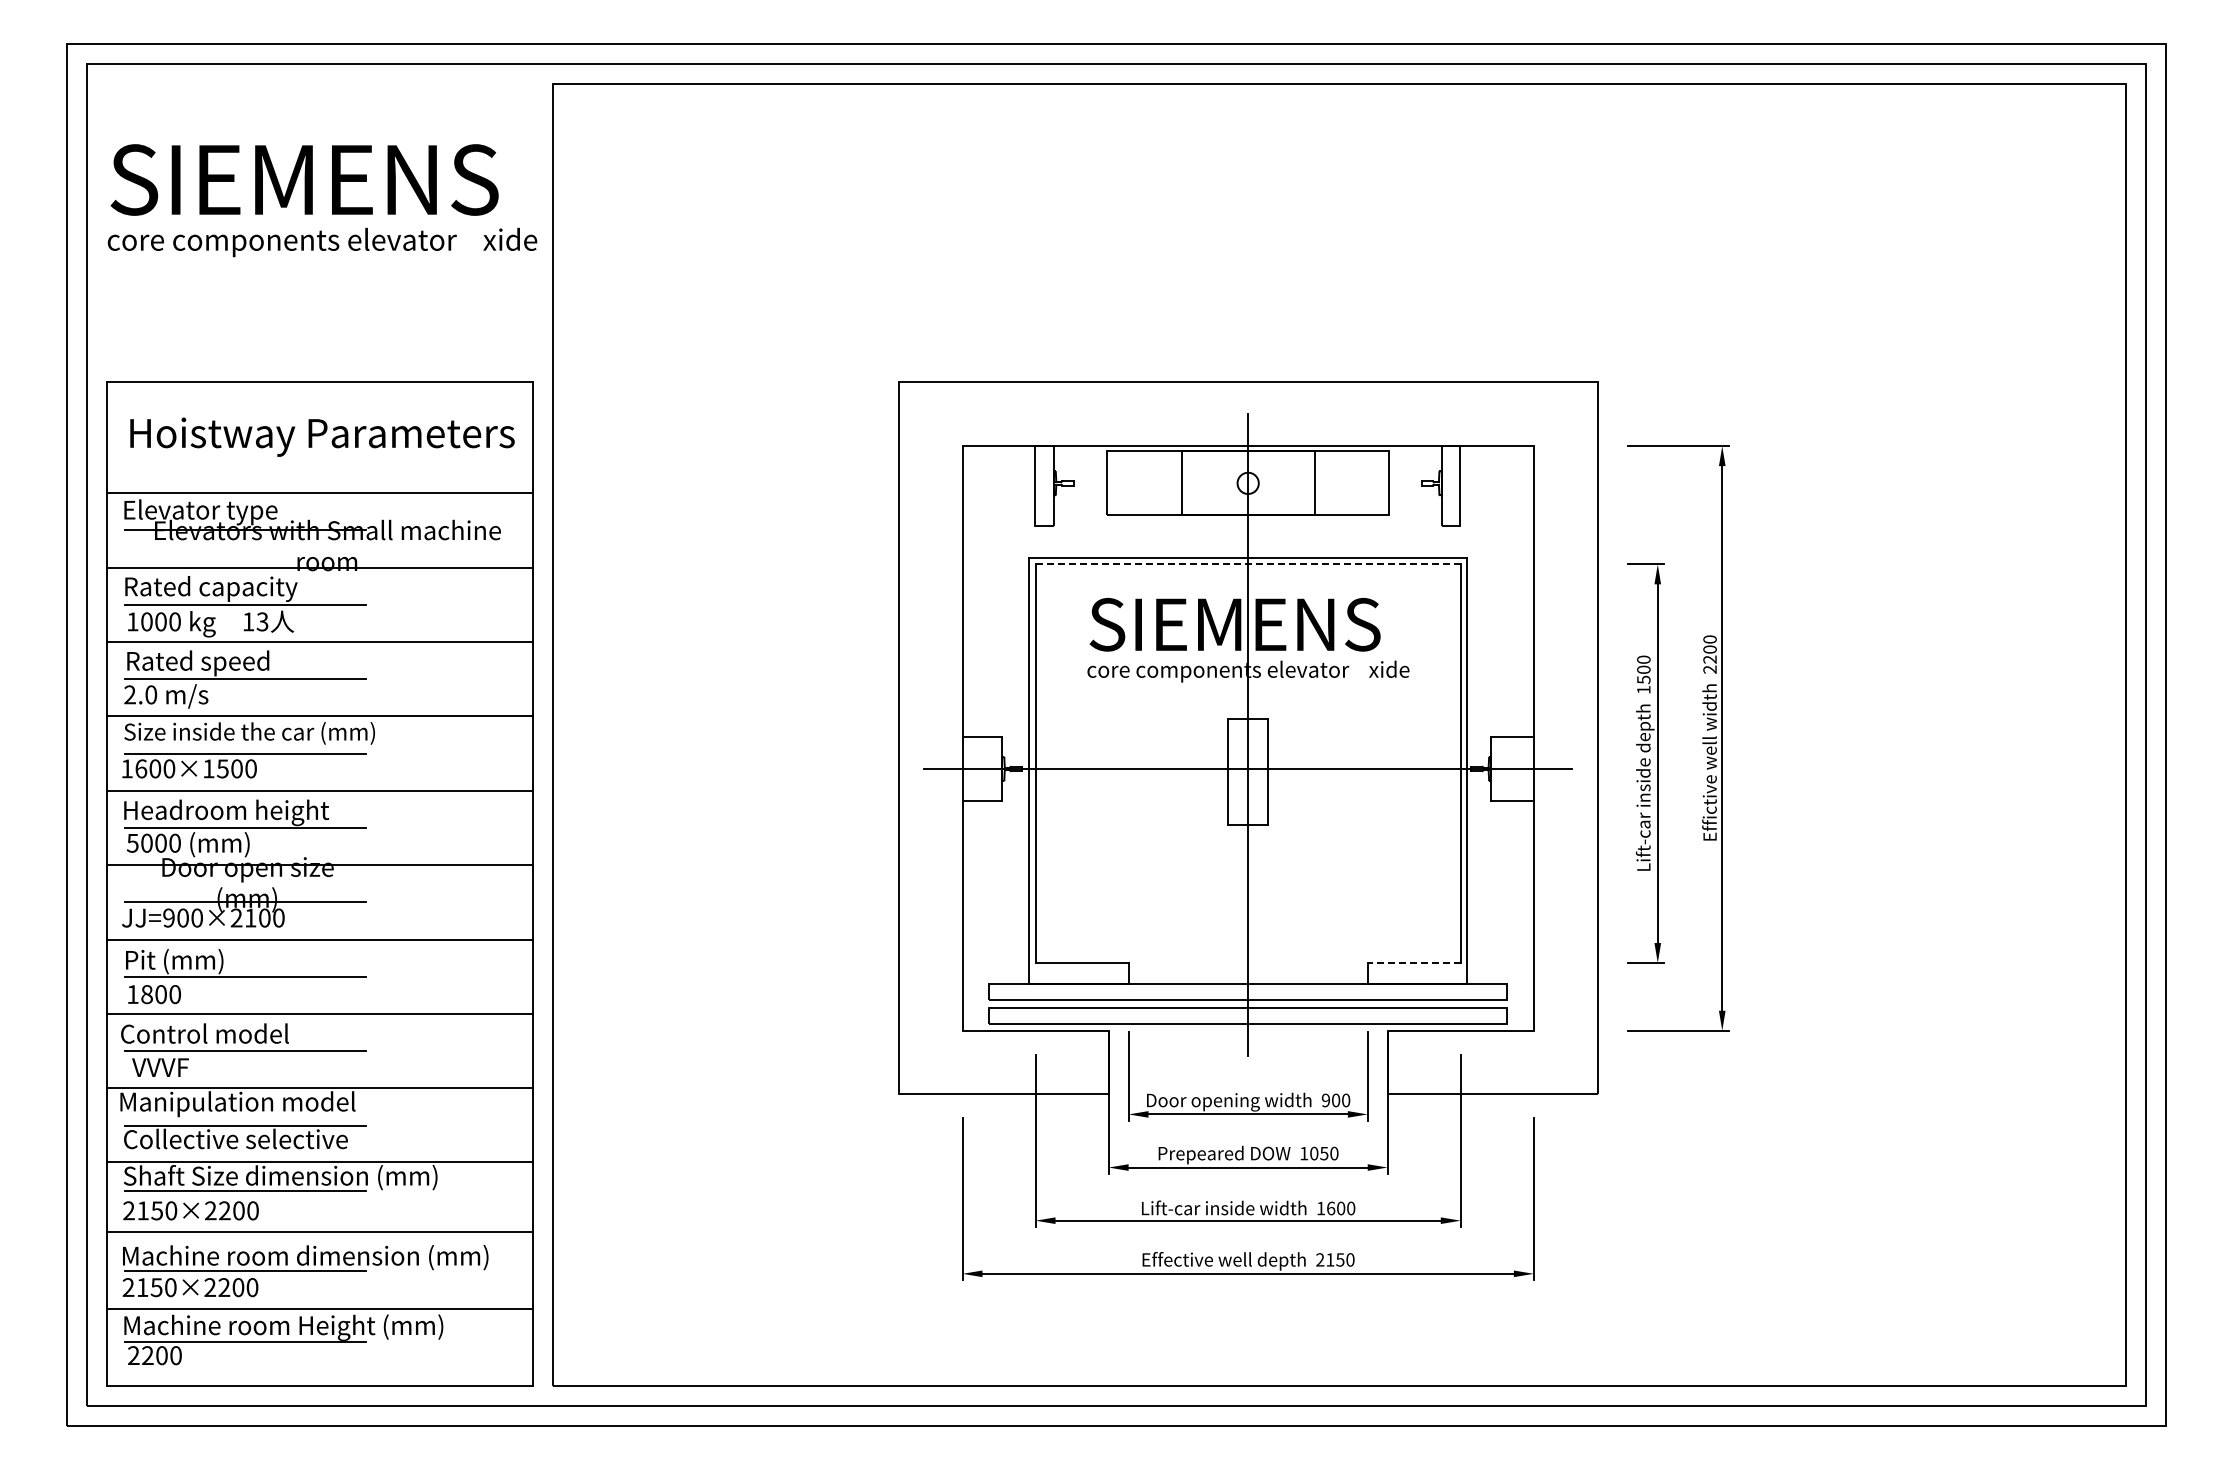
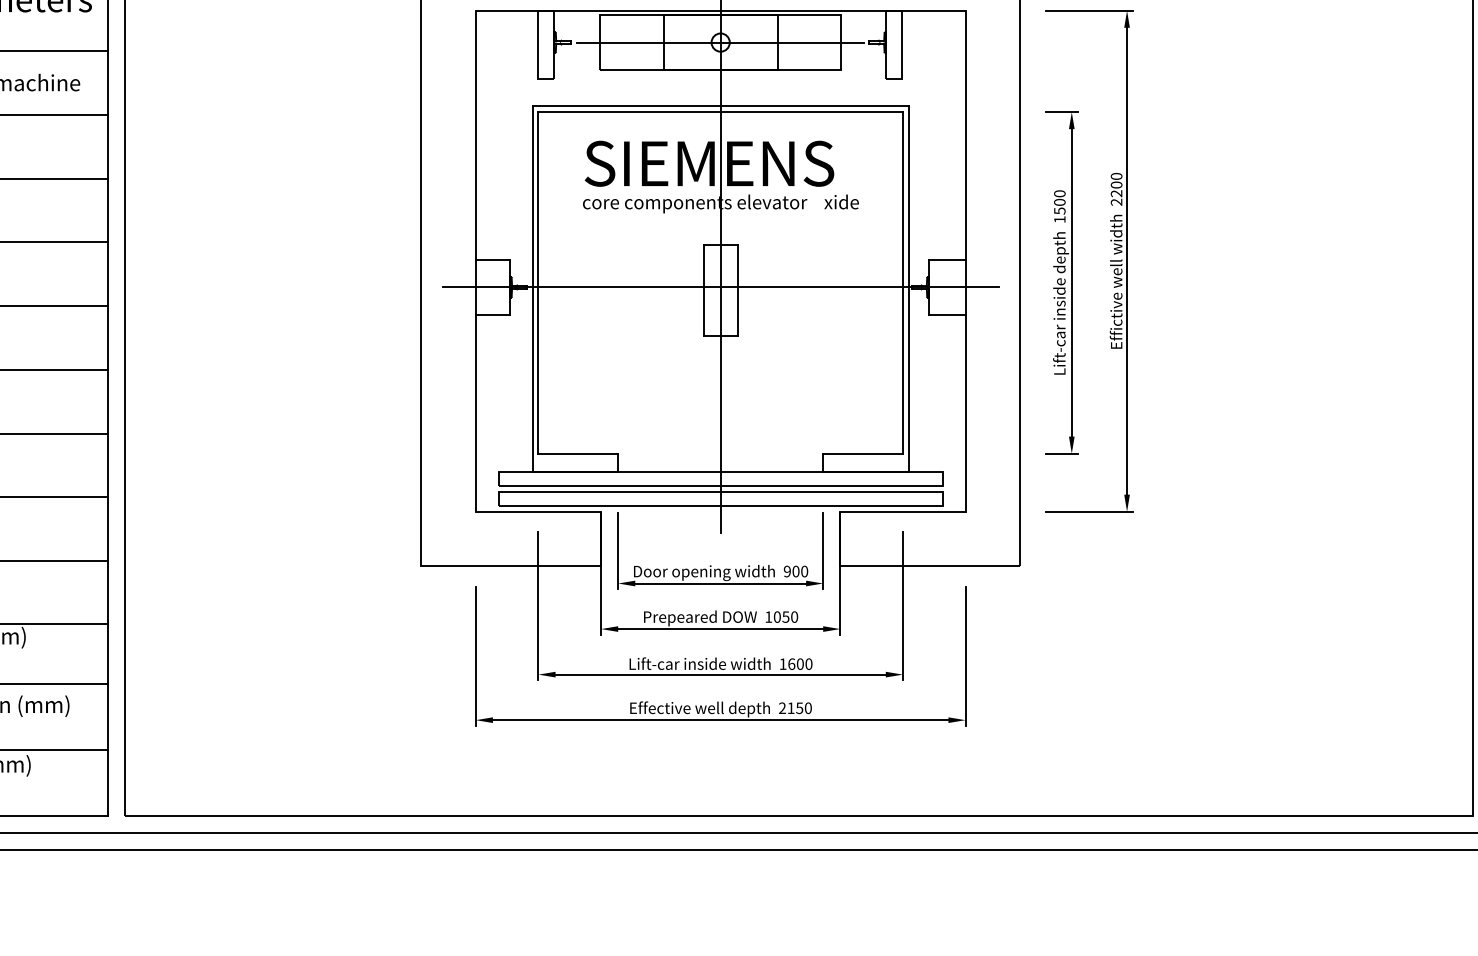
line: (1247, 483) -> (720, 42), added
line: (1248, 564) -> (720, 112), dashed -> solid
line: (1413, 962) -> (862, 453), dashed -> solid

